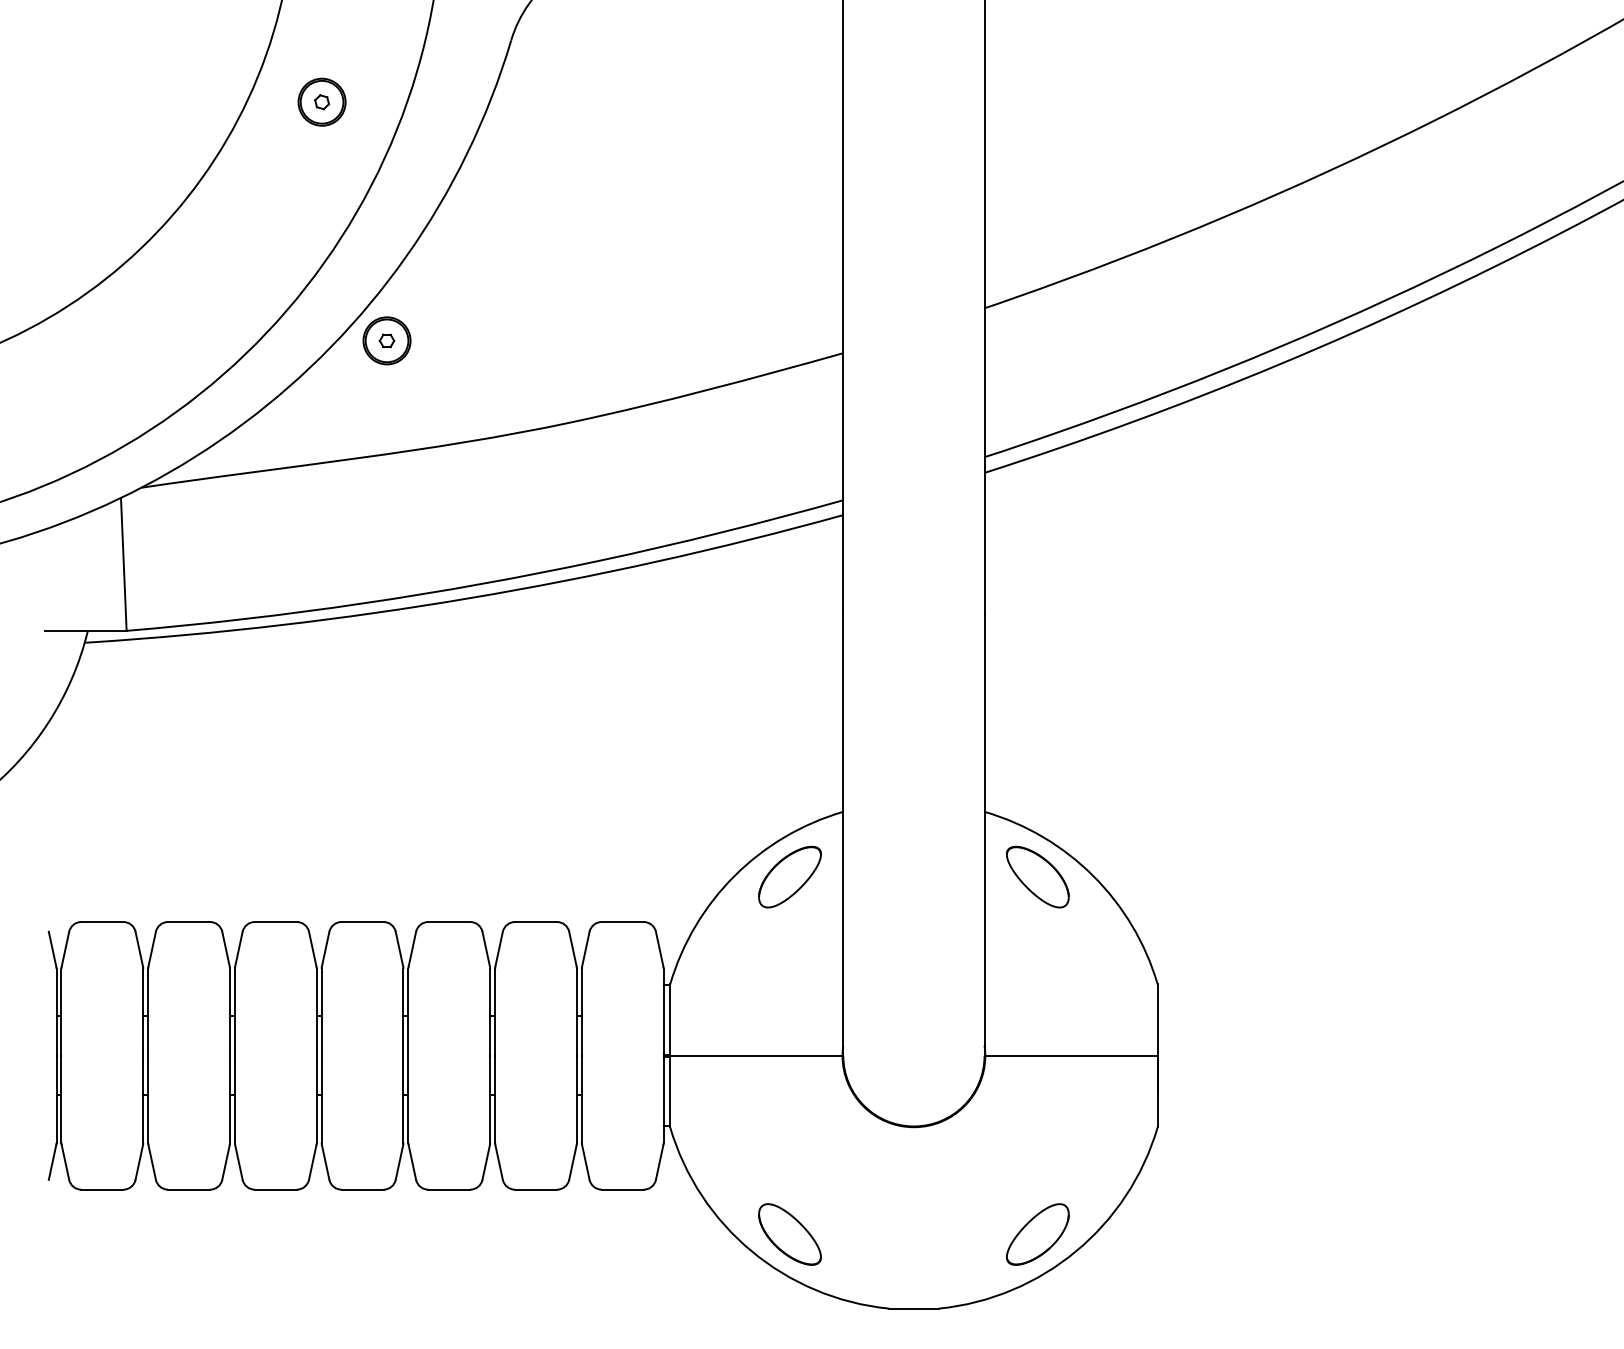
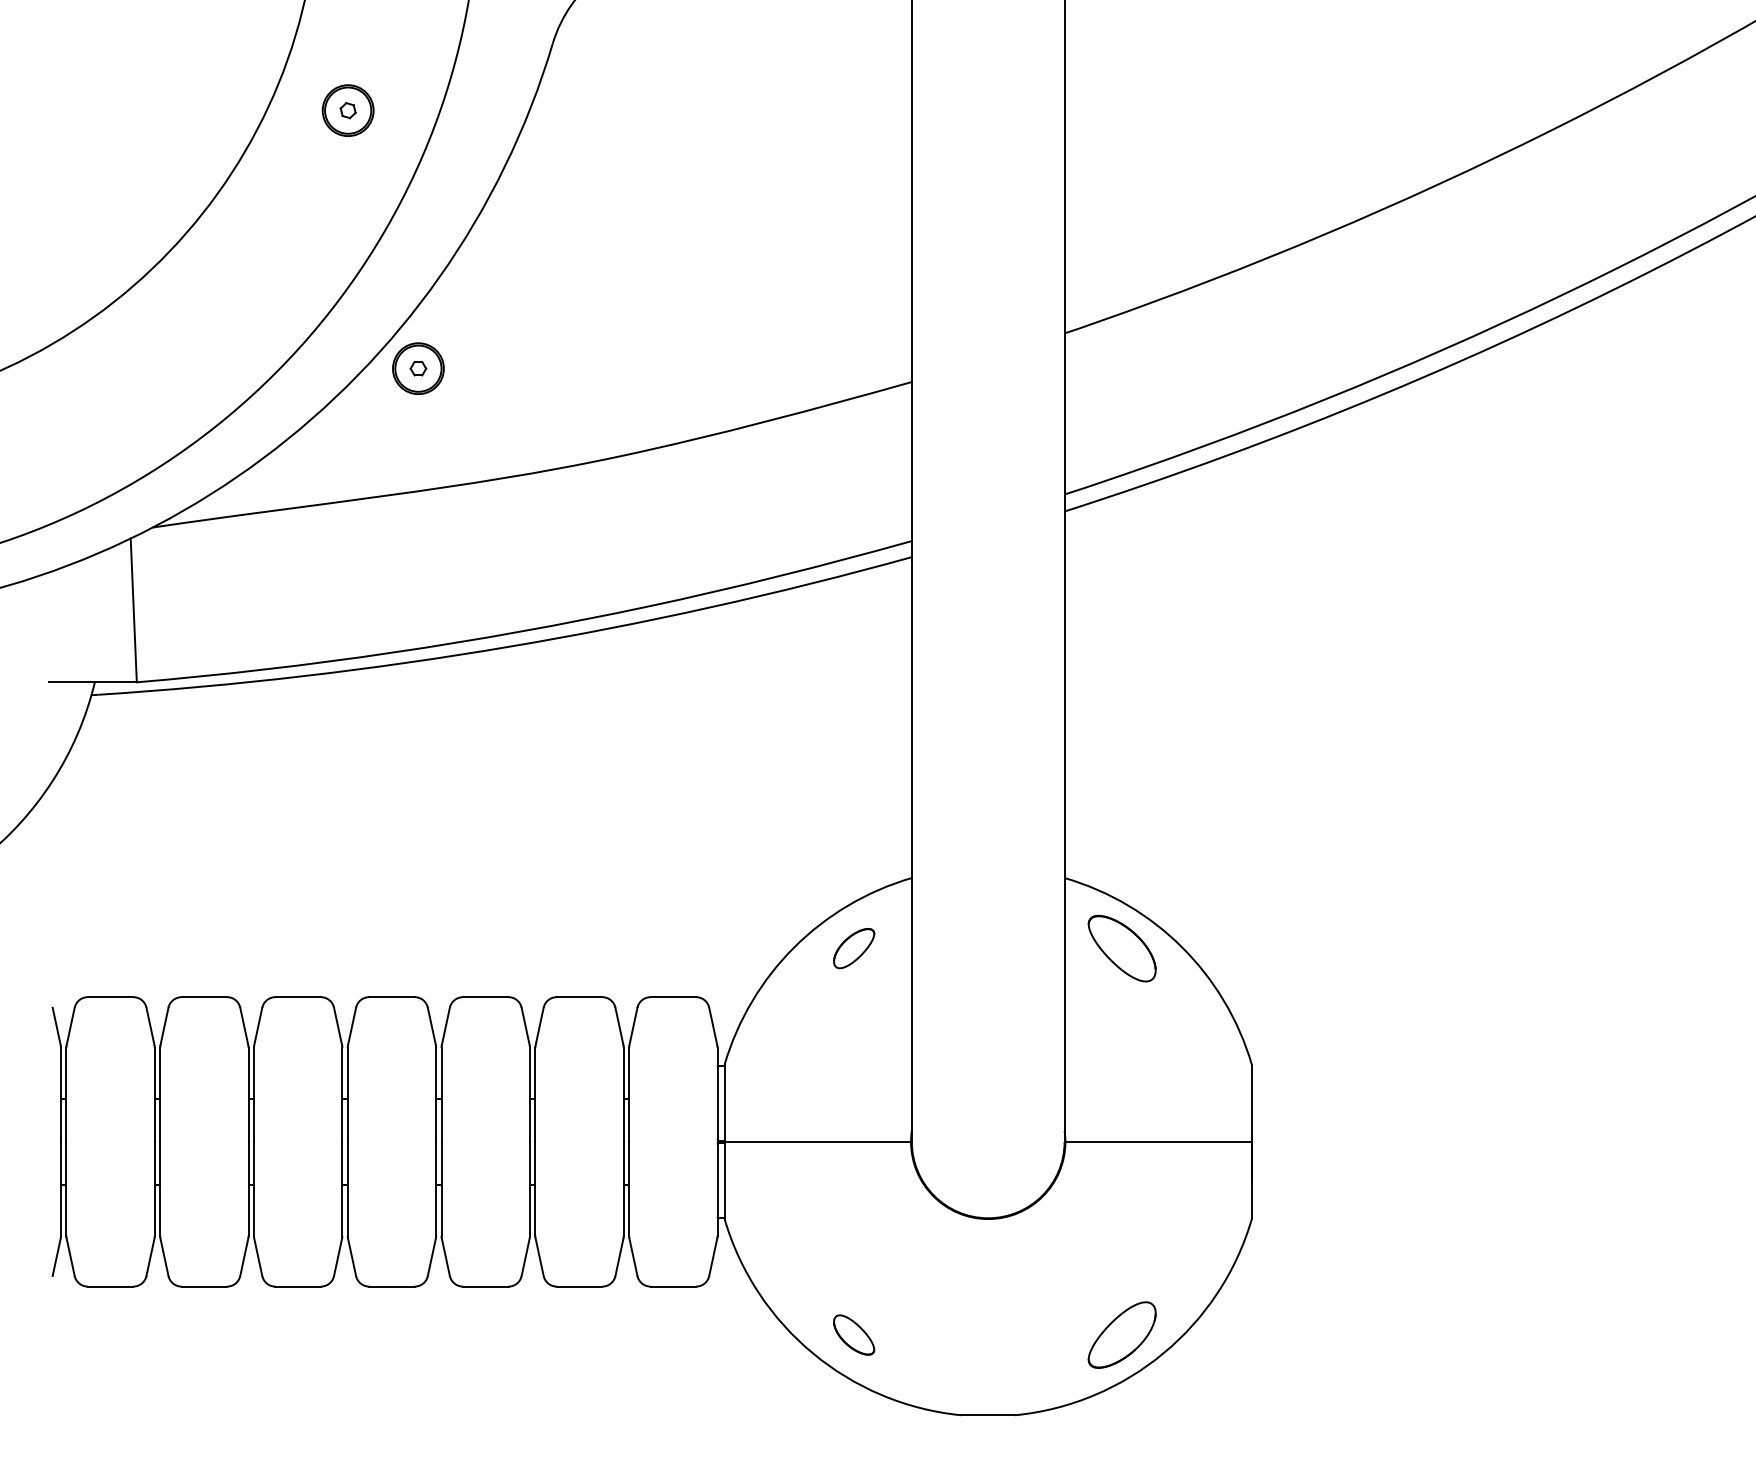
part: (789, 877) -> (853, 948), size x0.6
part: (789, 1233) -> (853, 1334), size x0.6

